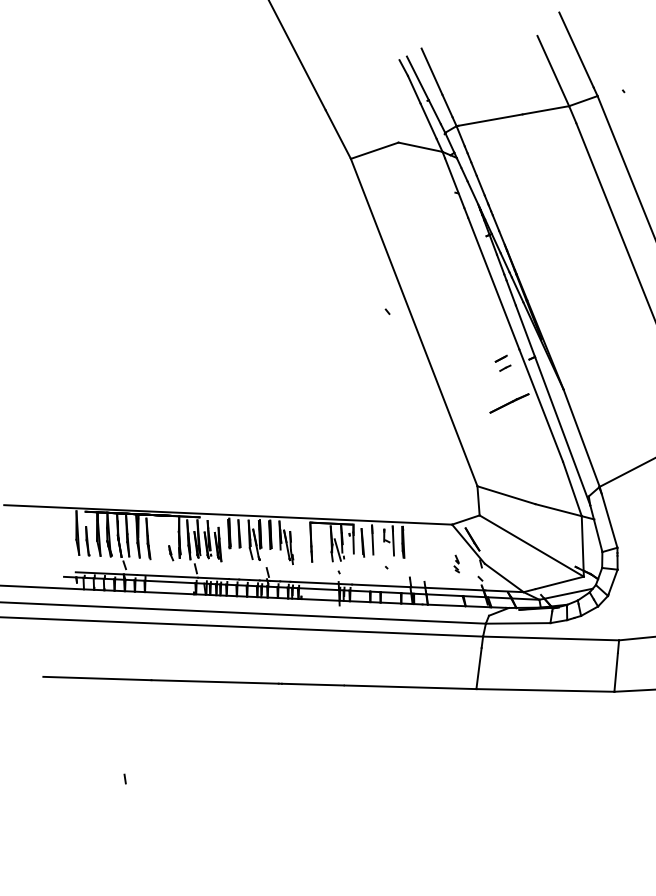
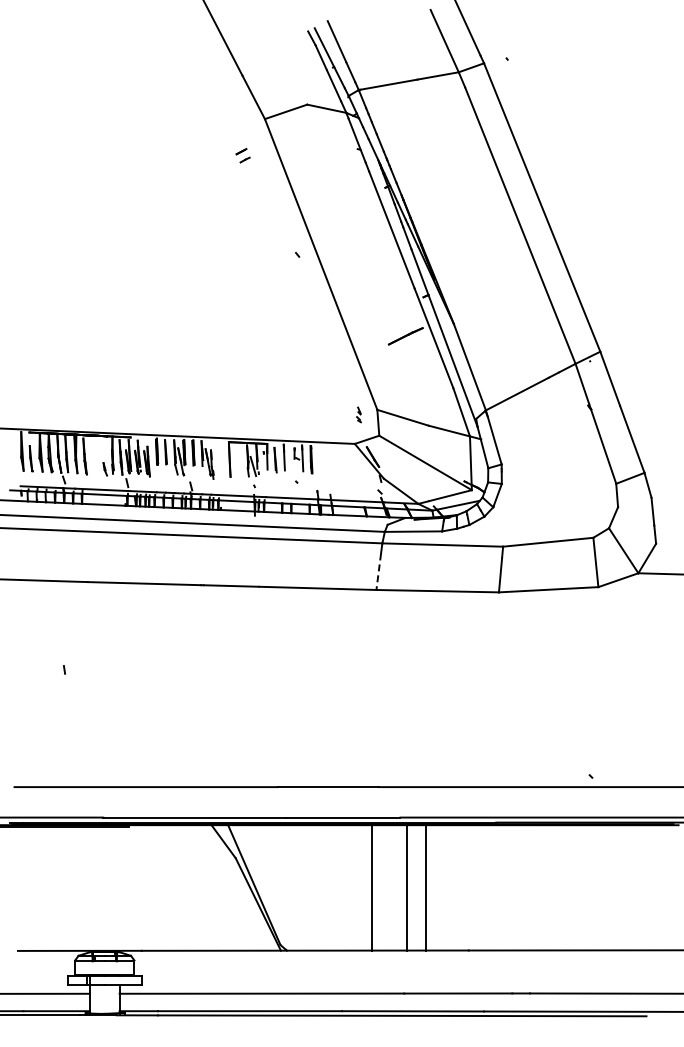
part: (502, 363) -> (242, 155), moved
part: (456, 563) -> (358, 414), moved
line: (478, 669) -> (378, 572), solid -> dashed

